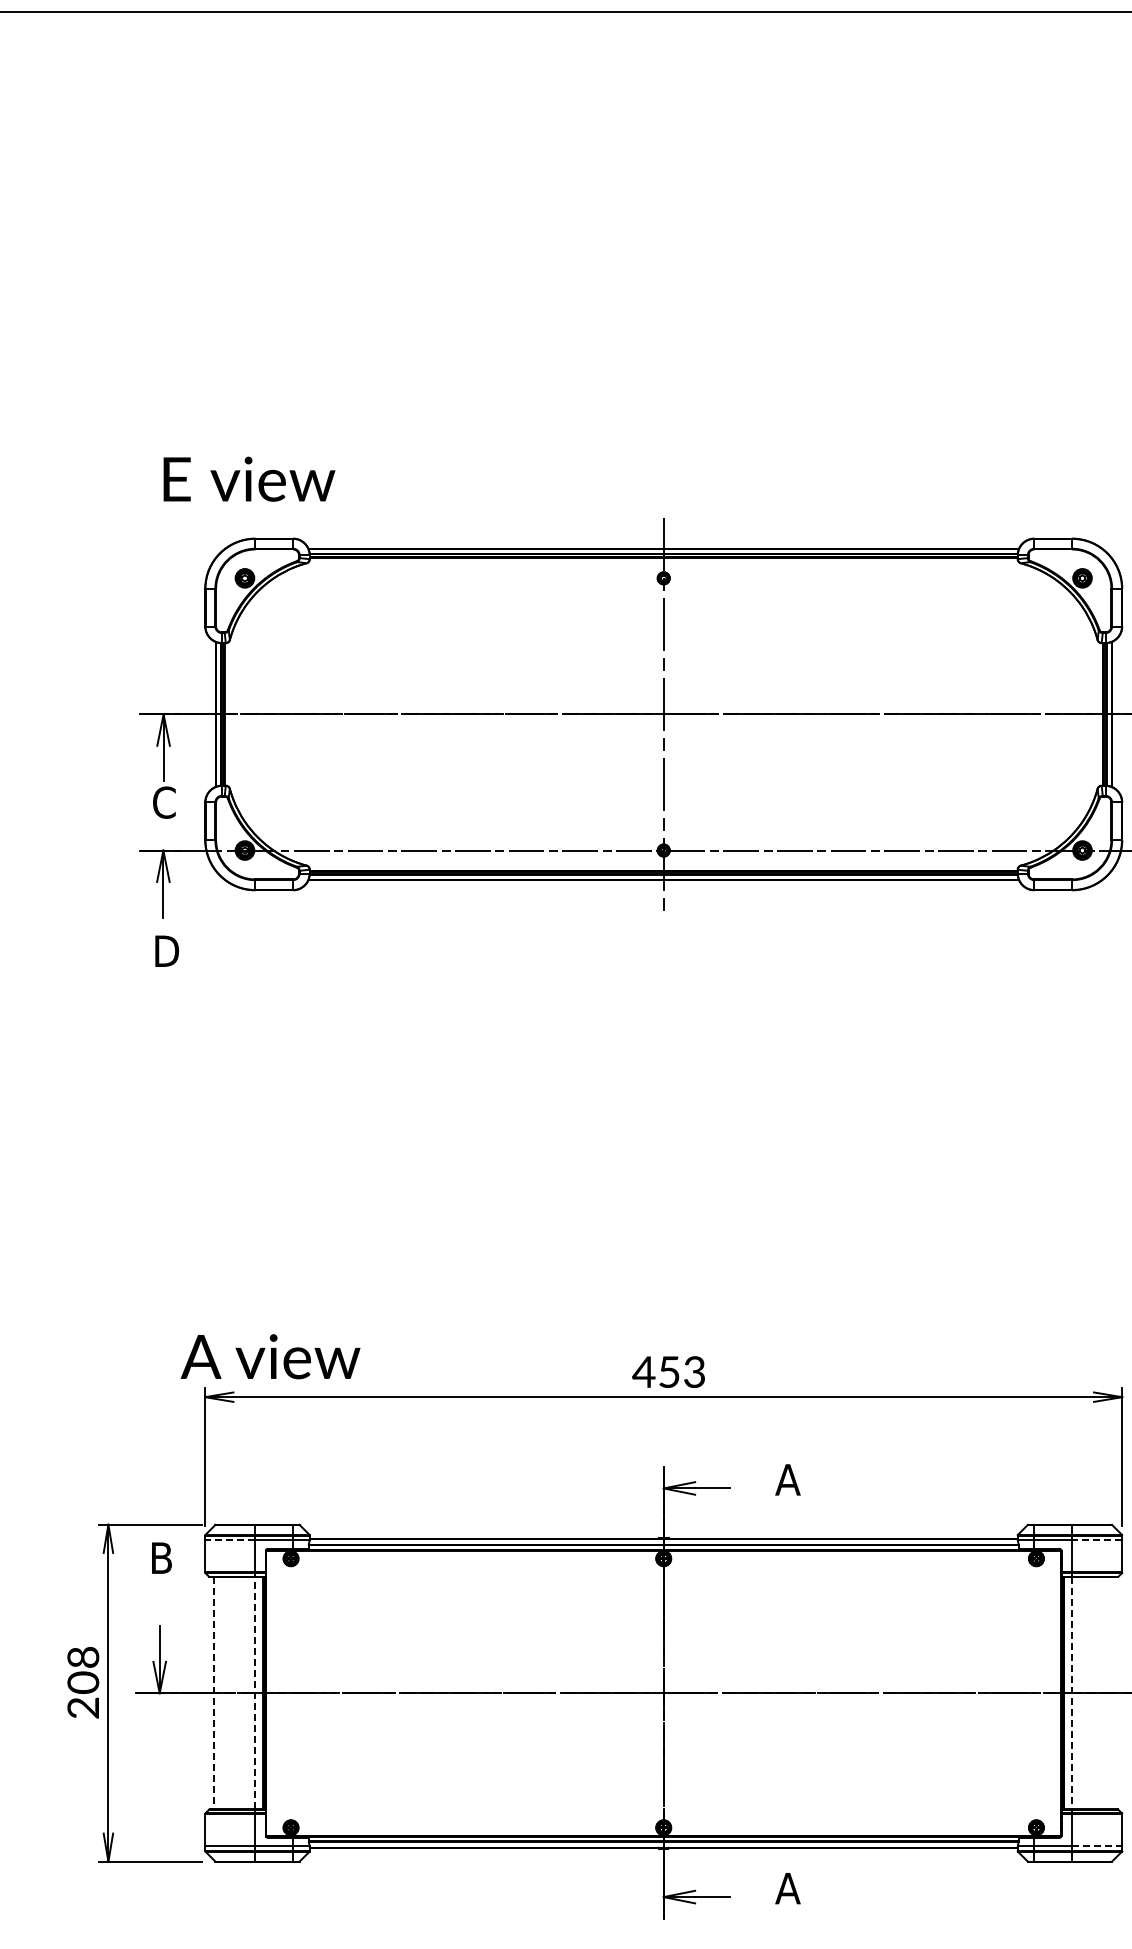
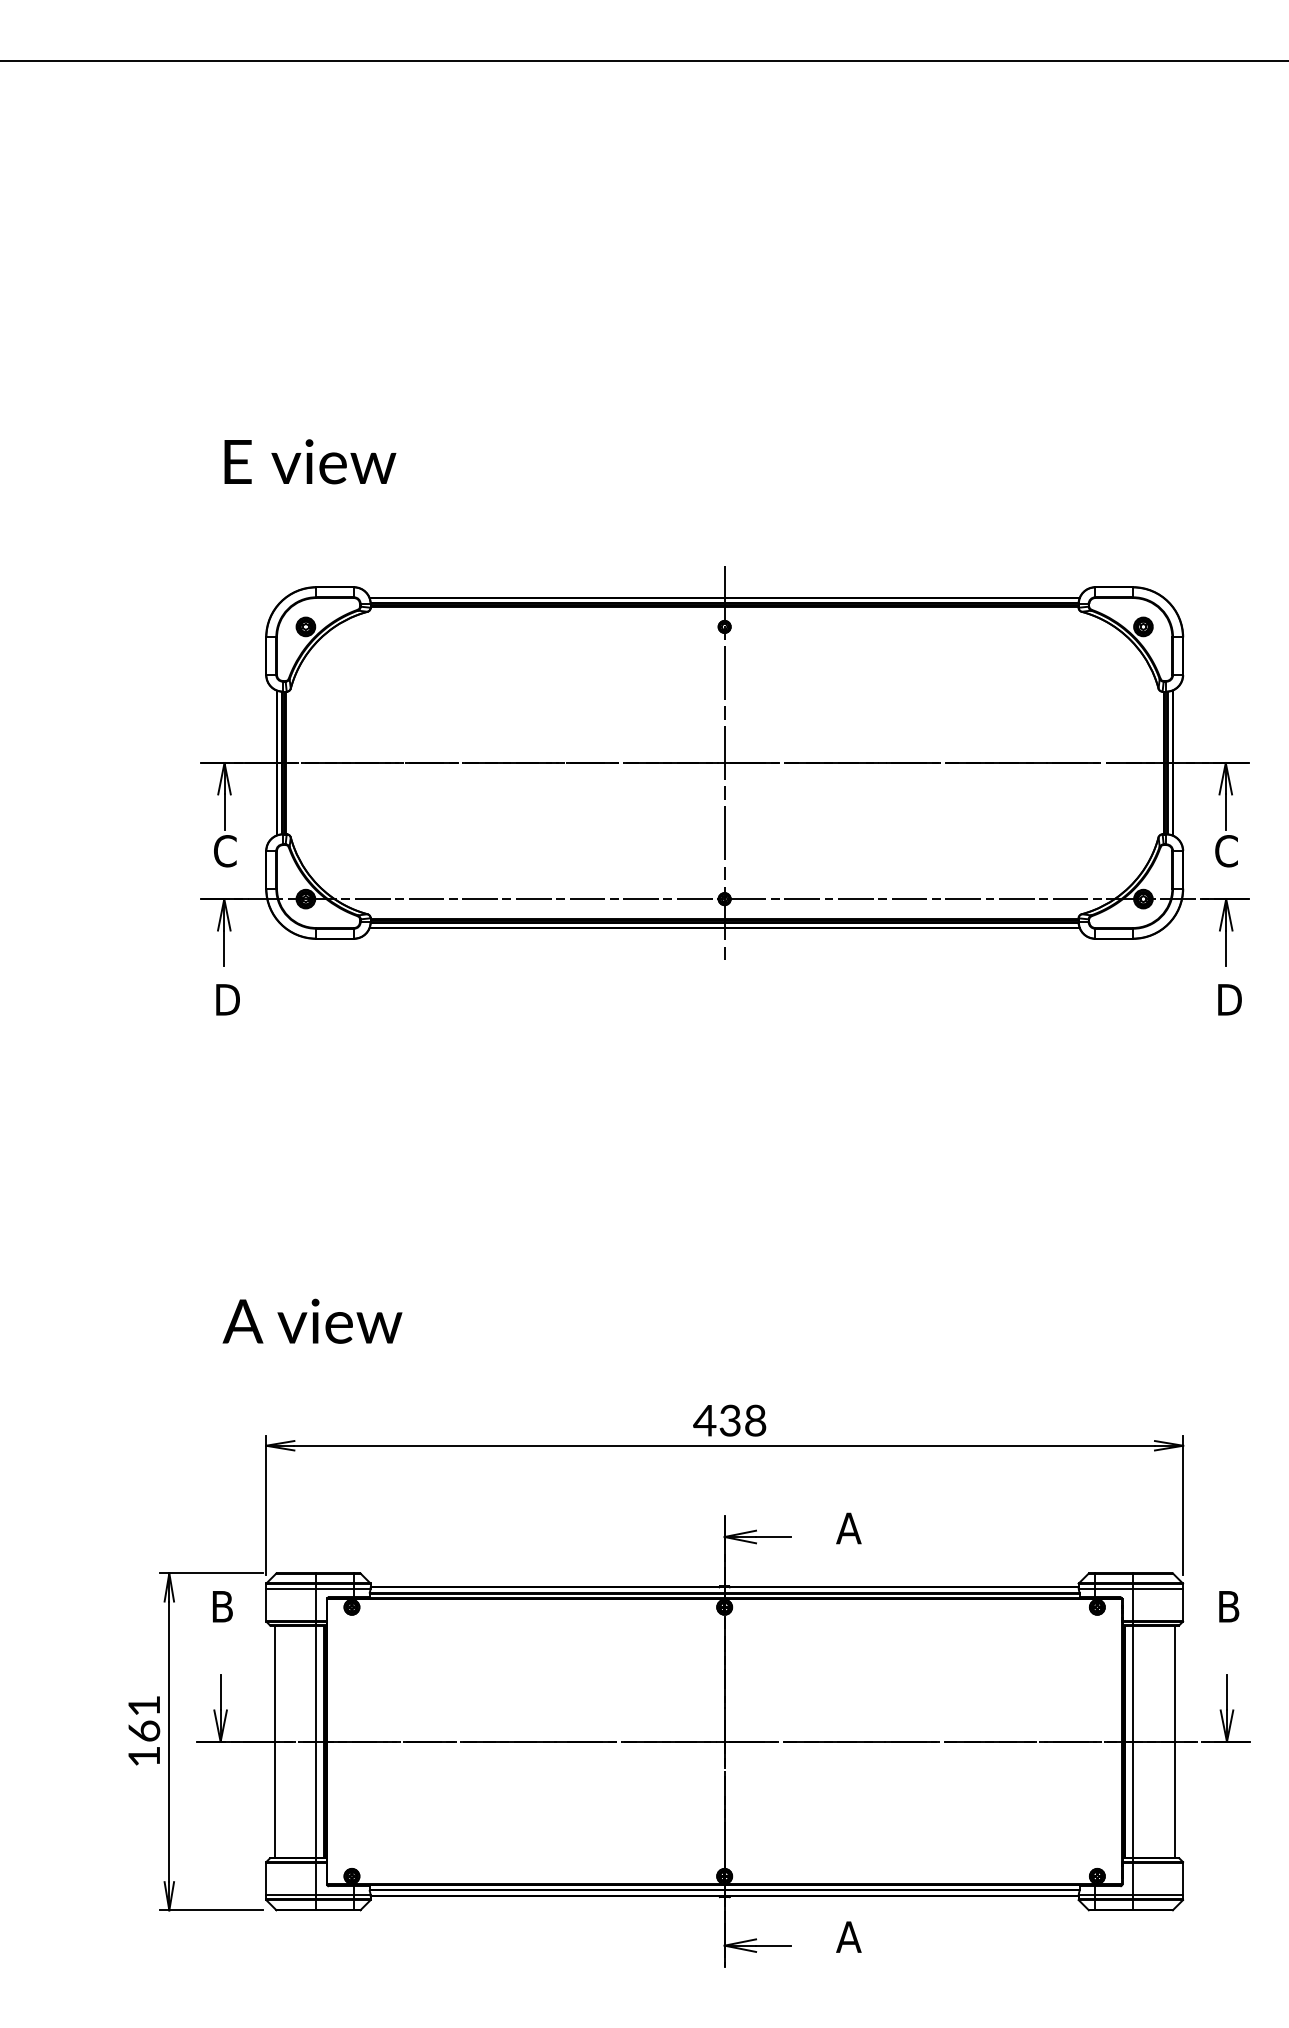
text: (249, 478) -> (310, 461), moved
text: (270, 1355) -> (312, 1320), moved
text: (681, 1371) -> (742, 1420), 453 -> 438
line: (229, 1539) -> (290, 1588), dashed -> solid
line: (1096, 1539) -> (1157, 1588), dashed -> solid
text: (83, 1682) -> (144, 1731), 208 -> 161
line: (255, 1692) -> (316, 1741), dashed -> solid
line: (1113, 1692) -> (1174, 1741), added
line: (213, 1693) -> (274, 1742), dashed -> solid
line: (1071, 1693) -> (1132, 1742), dashed -> solid
line: (1097, 1845) -> (1158, 1894), dashed -> solid

